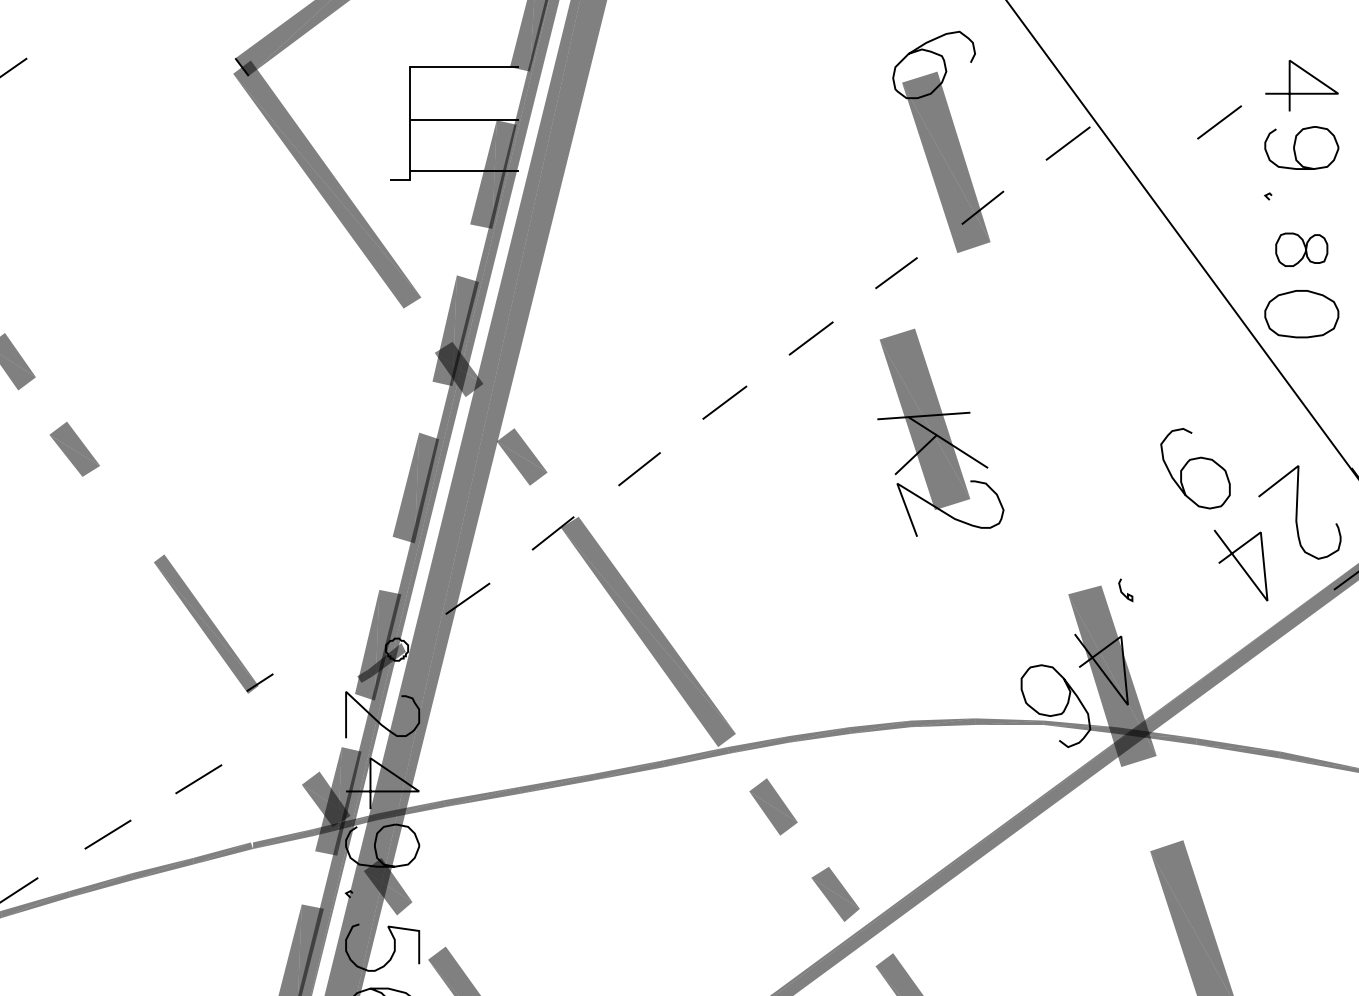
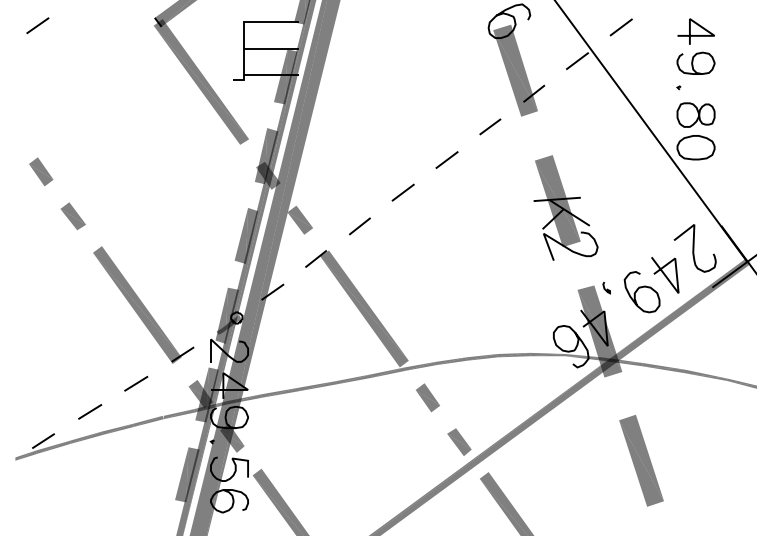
line: (1217, 122) -> (620, 27), moved
part: (1300, 248) -> (695, 114), size x1.43
part: (940, 431) -> (565, 207), moved
curve: (1188, 465) -> (638, 290), moved
part: (213, 623) -> (143, 304), size x1.67

